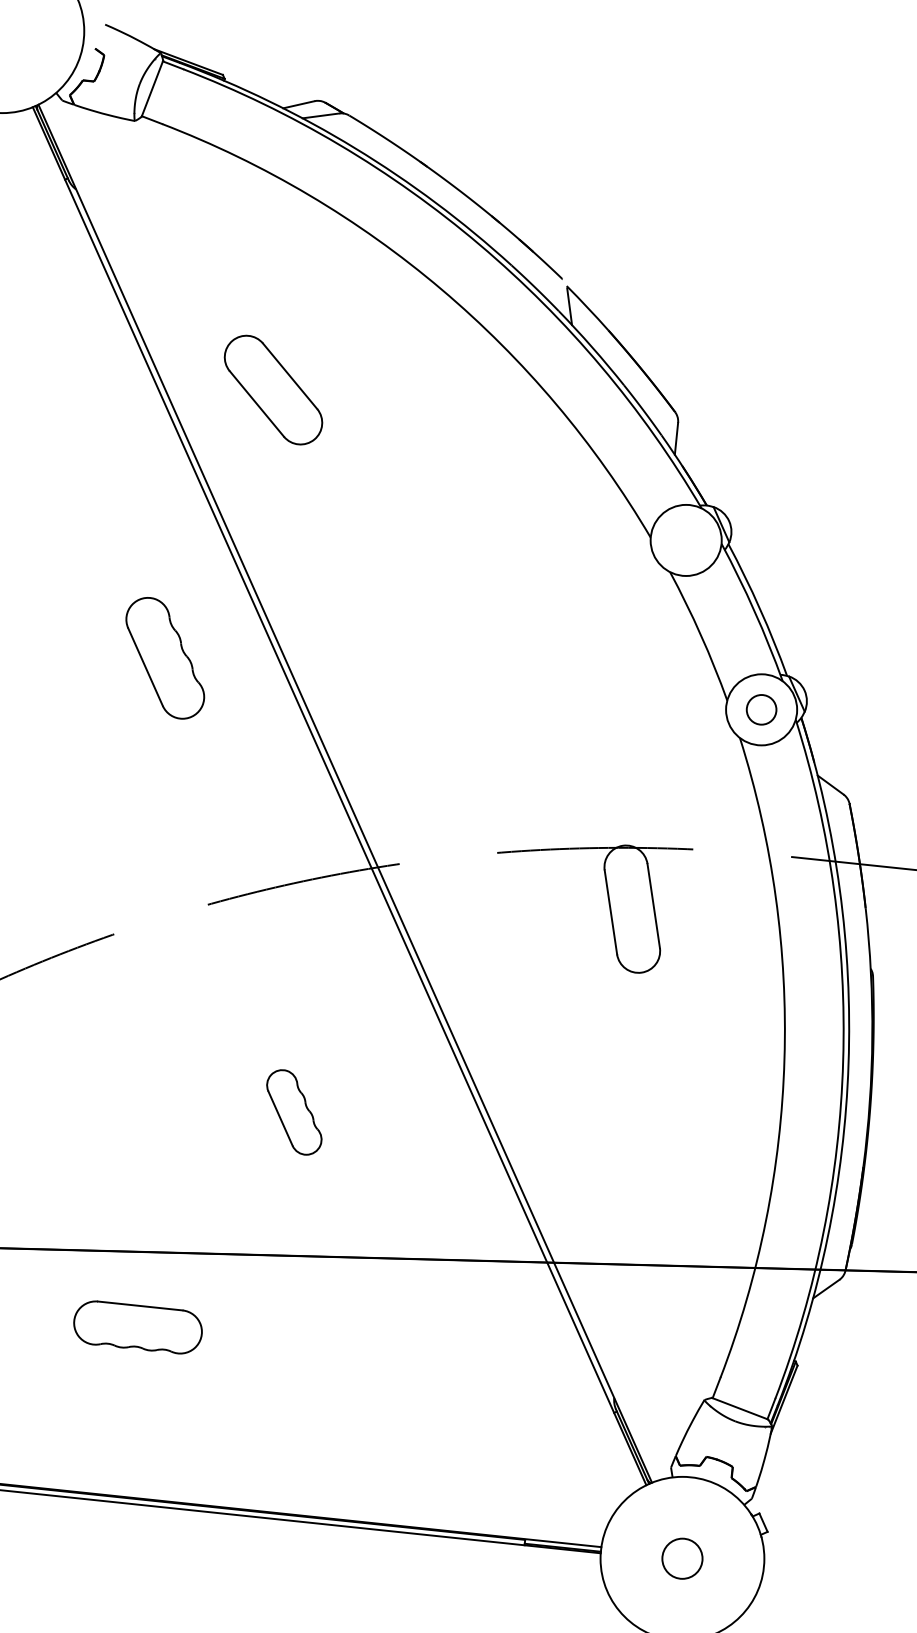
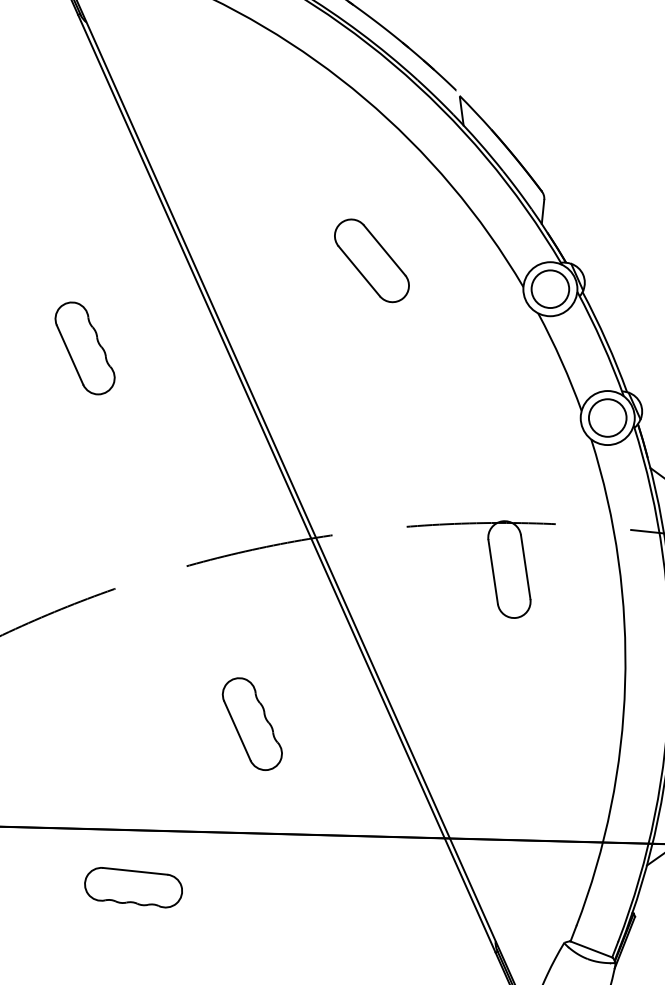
part: (273, 389) -> (371, 260), moved
circle: (685, 539) -> (549, 288), added
part: (165, 658) -> (85, 348), moved
circle: (761, 709) -> (607, 417), size x1.67
part: (294, 1112) -> (252, 724), size x1.43

